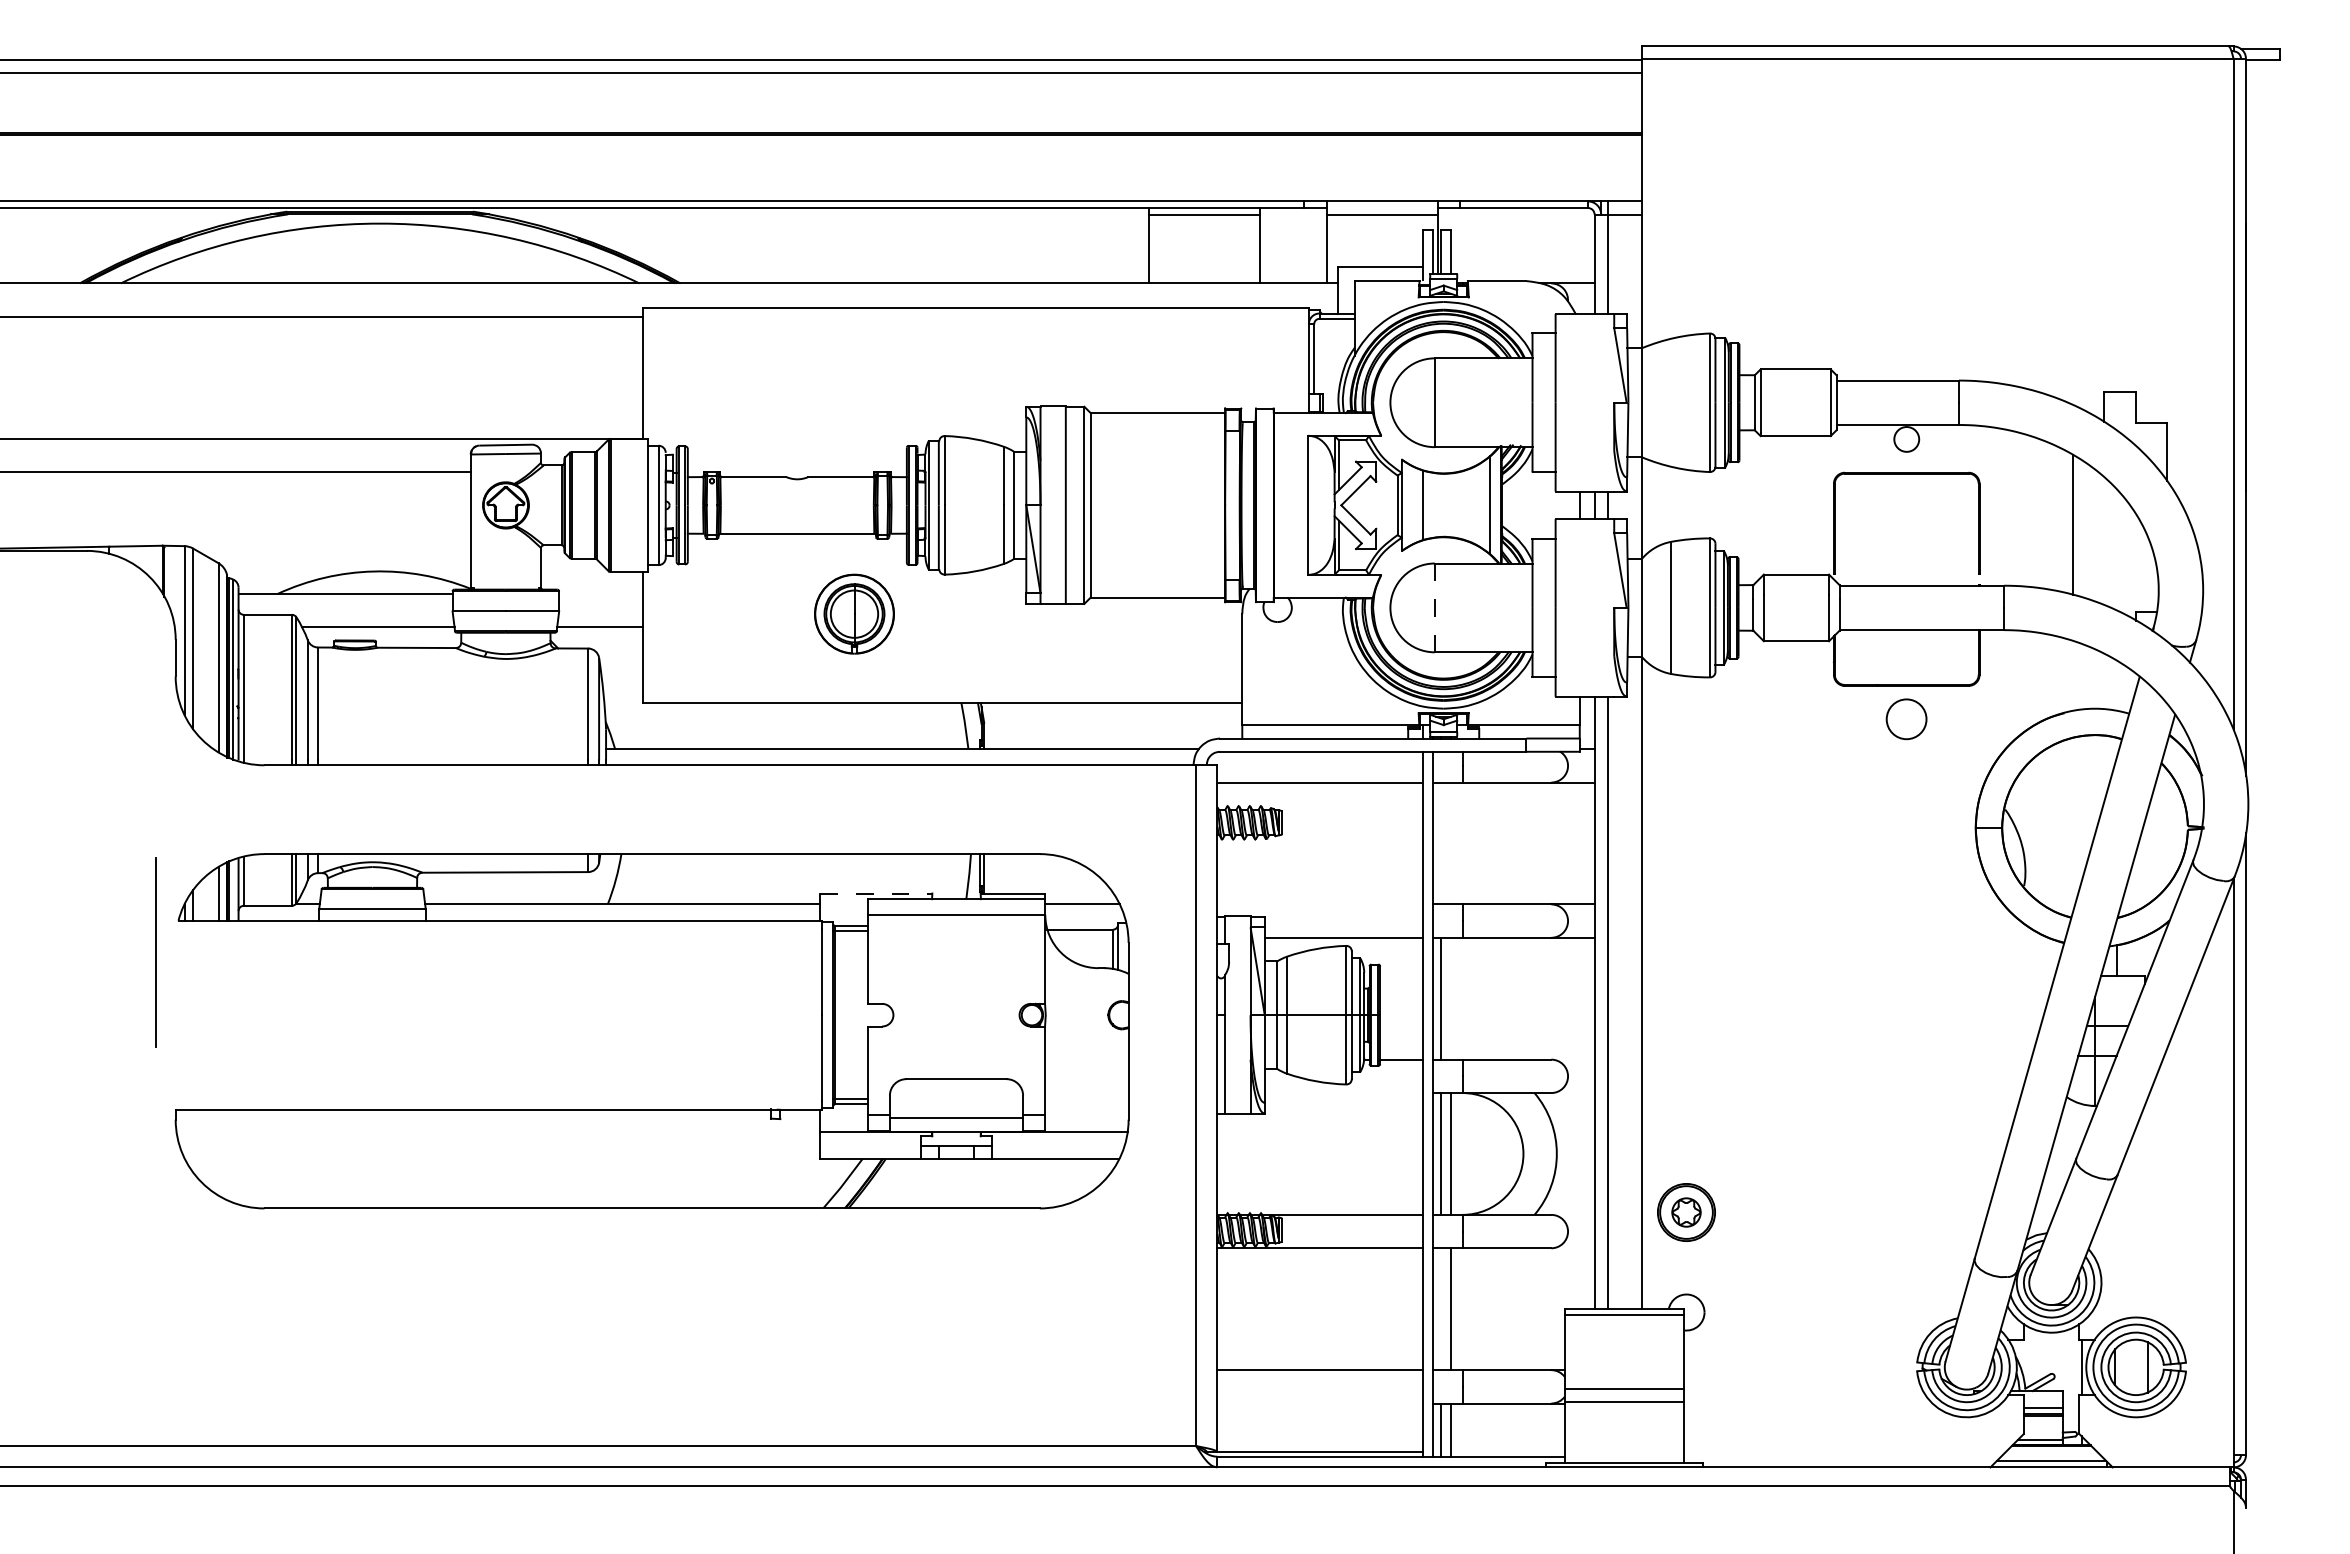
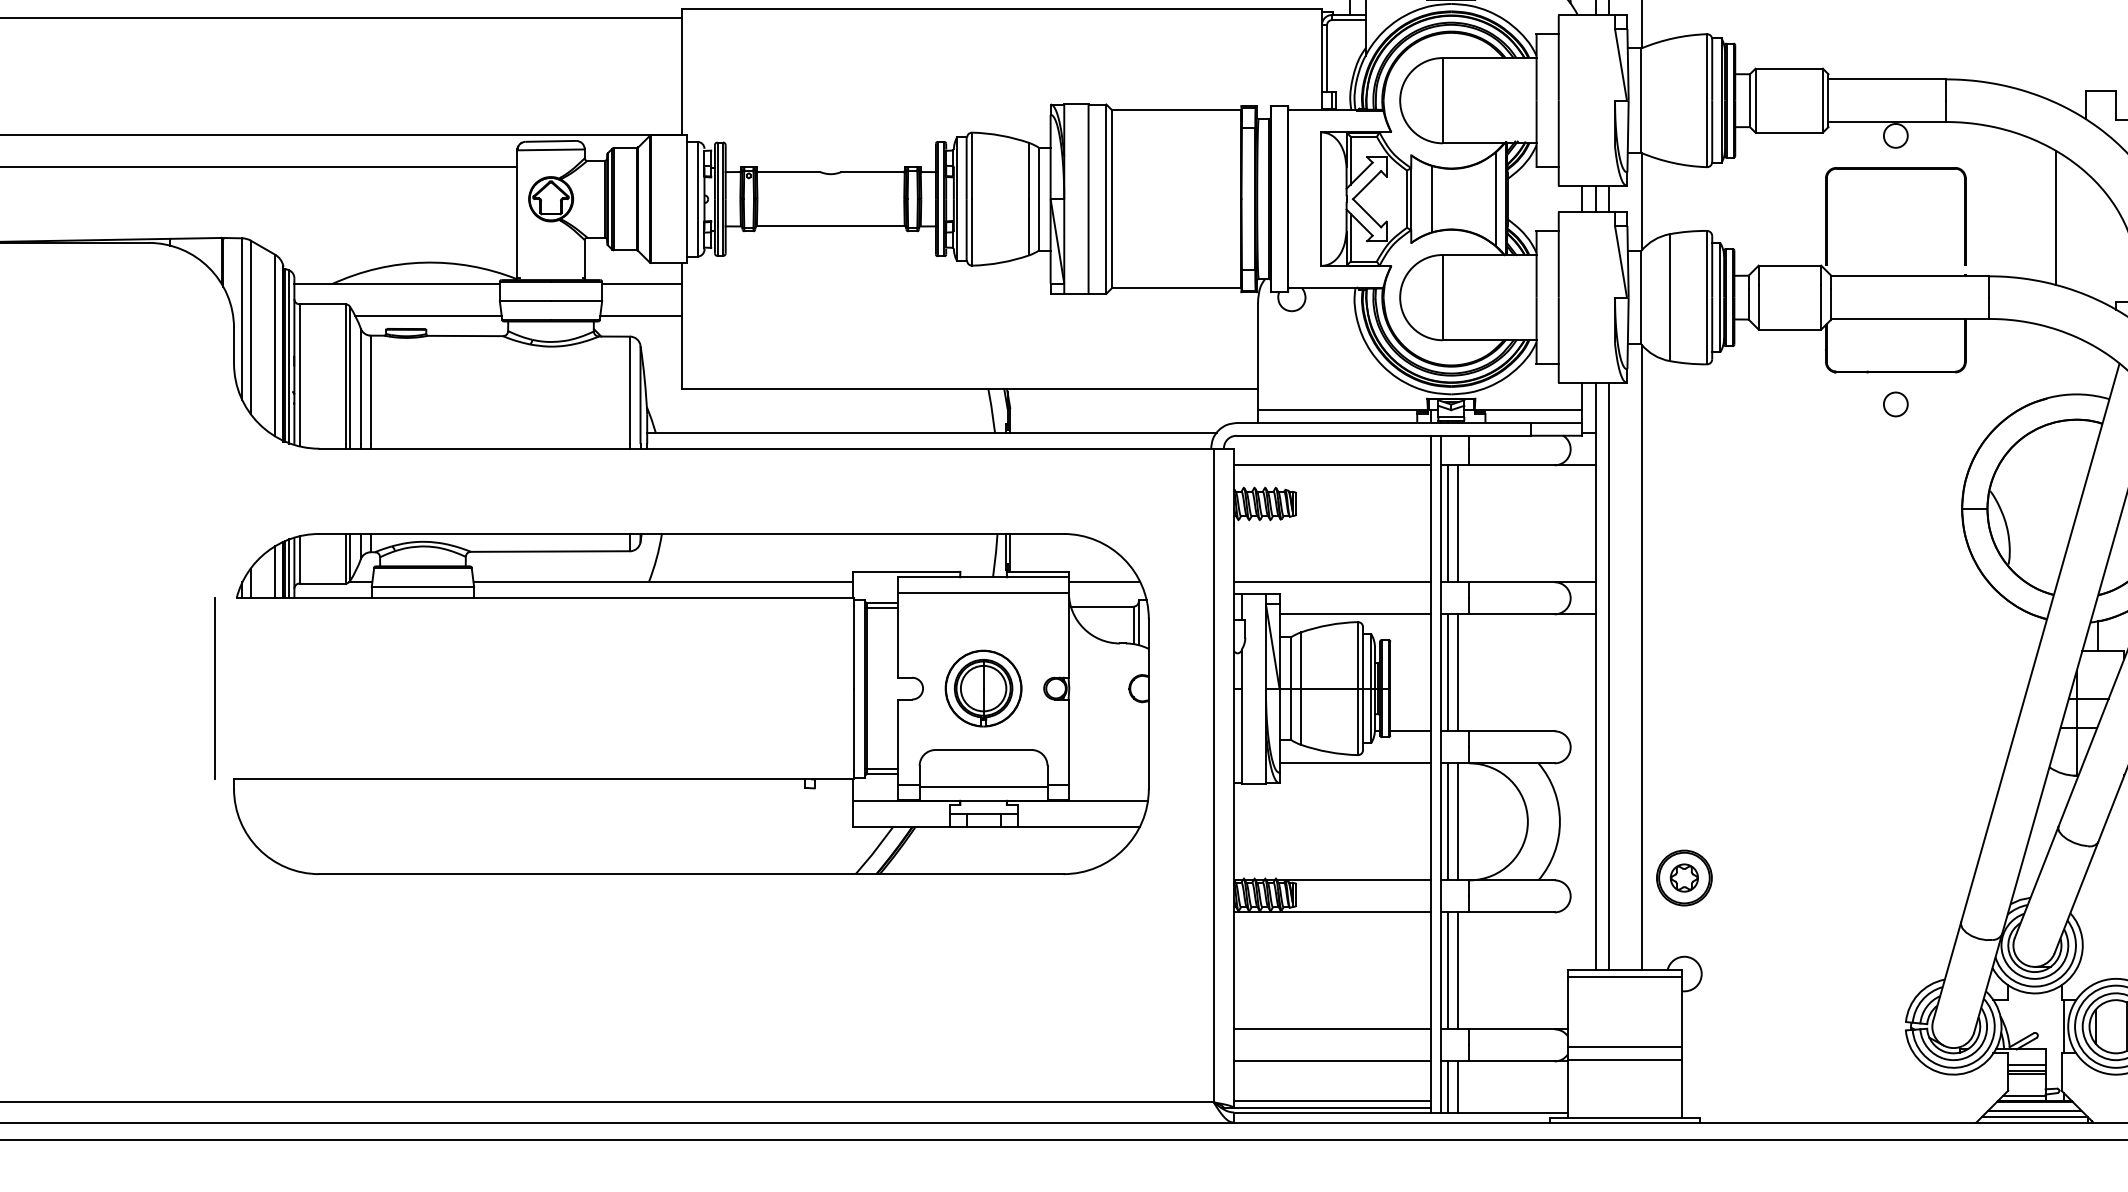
line: (600, 593) -> (641, 283), added
line: (1434, 608) -> (1442, 298), dashed -> solid
part: (854, 613) -> (983, 687), moved
circle: (1906, 718) -> (1895, 403), size x0.62
line: (1440, 843) -> (1448, 523), added
line: (1450, 843) -> (1457, 523), added
line: (233, 889) -> (289, 567), added
line: (876, 893) -> (906, 571), dashed -> solid
line: (1319, 904) -> (1332, 582), added
line: (155, 952) -> (214, 688), moved
line: (1450, 998) -> (1457, 672), added
line: (1343, 1093) -> (1355, 763), added
line: (1440, 1309) -> (1448, 971), added
line: (1319, 1403) -> (1332, 1061), added
line: (1319, 1444) -> (1332, 1100), added
line: (2051, 1454) -> (2034, 1110), added

